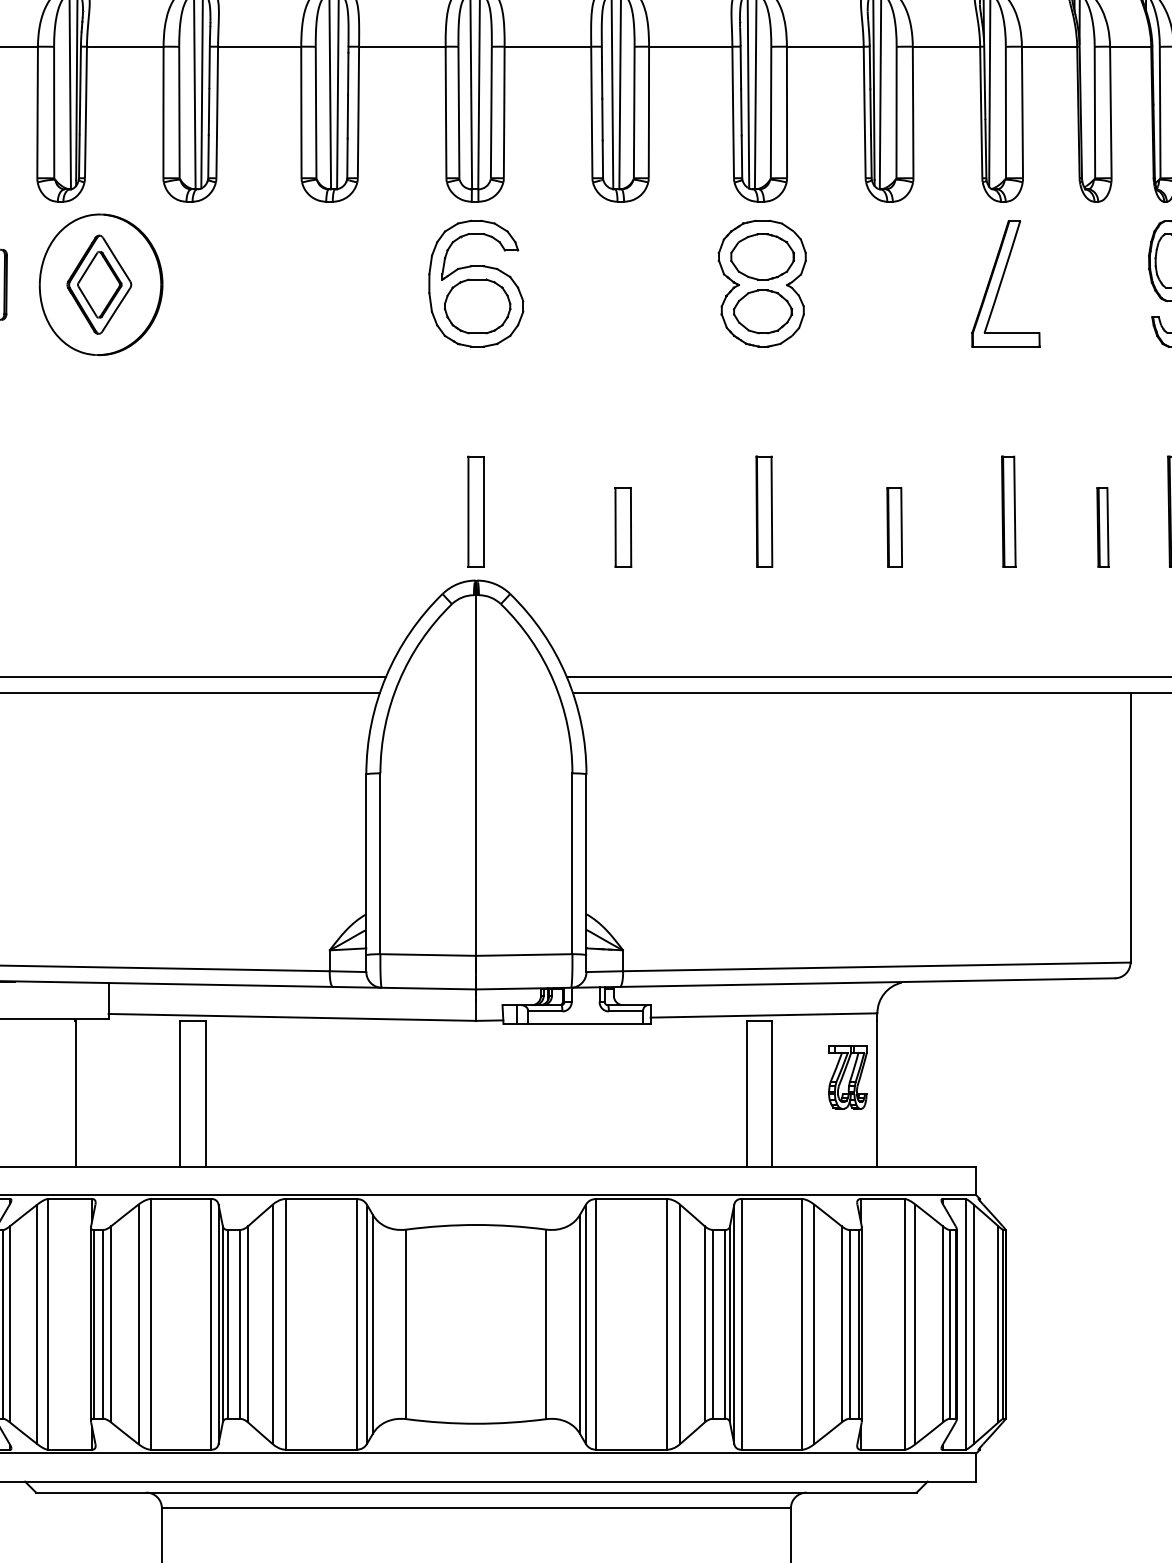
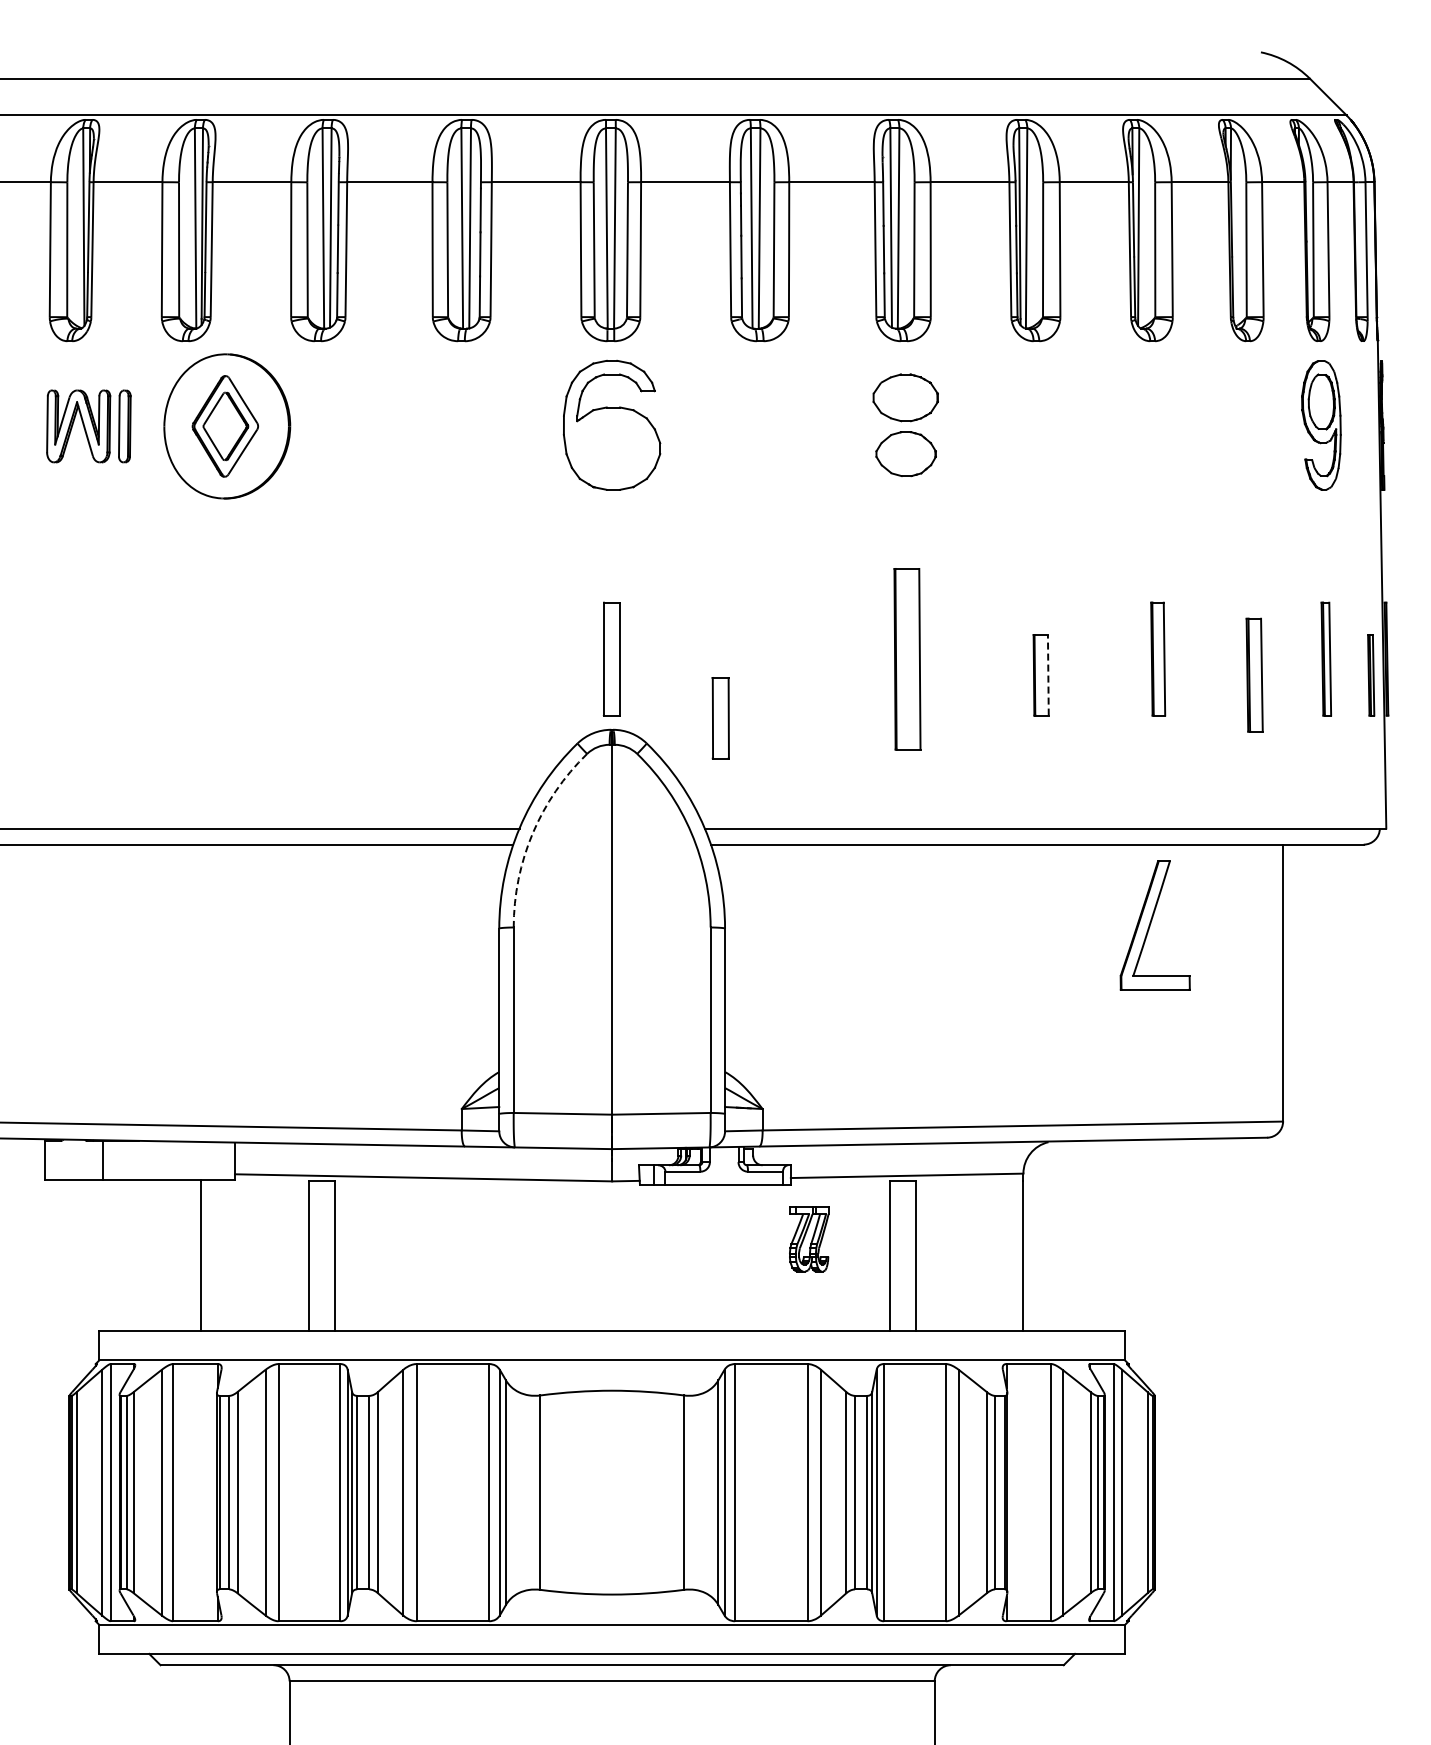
part: (761, 282) -> (904, 424), removed
part: (1005, 283) -> (1154, 925), moved
part: (476, 306) -> (612, 448), removed
part: (764, 511) -> (907, 658), size x1.6
line: (901, 526) -> (1048, 674), solid -> dashed
part: (622, 527) -> (720, 718), moved
part: (1102, 527) -> (1254, 675), size x1.4
arc: (398, 681) -> (532, 833), solid -> dashed
part: (848, 1077) -> (809, 1239), moved

